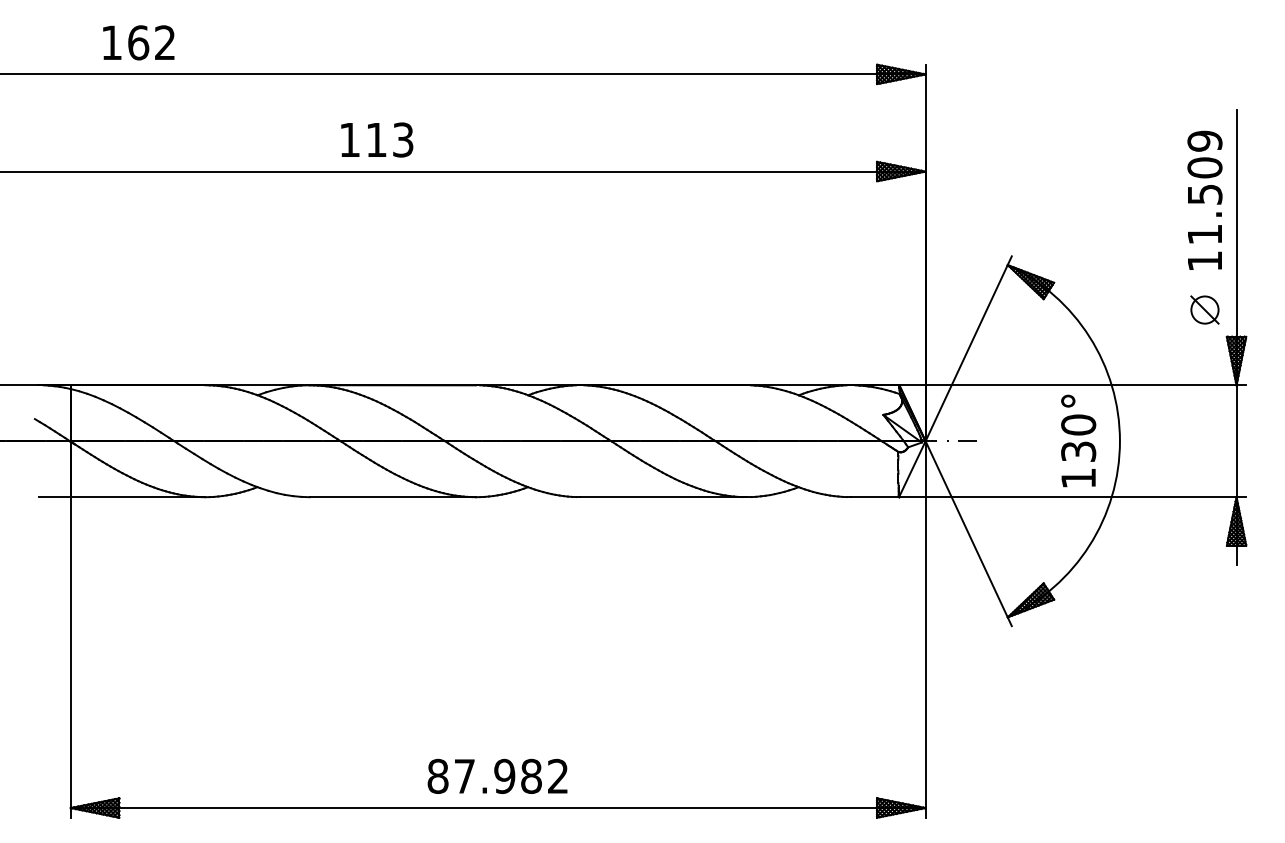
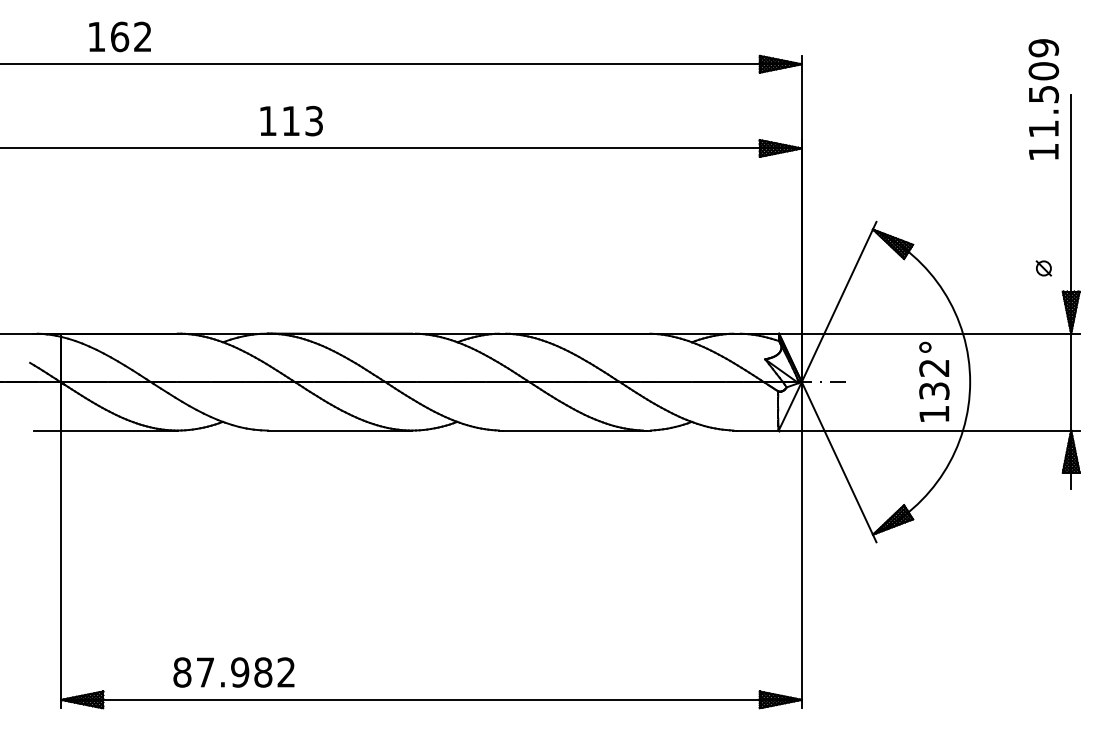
text: (377, 140) -> (291, 121), moved
text: (1204, 200) -> (1043, 99), moved
part: (1204, 310) -> (1043, 268), size x0.6
text: (1078, 425) -> (934, 368), 130° -> 132°
text: (497, 776) -> (233, 672), moved

